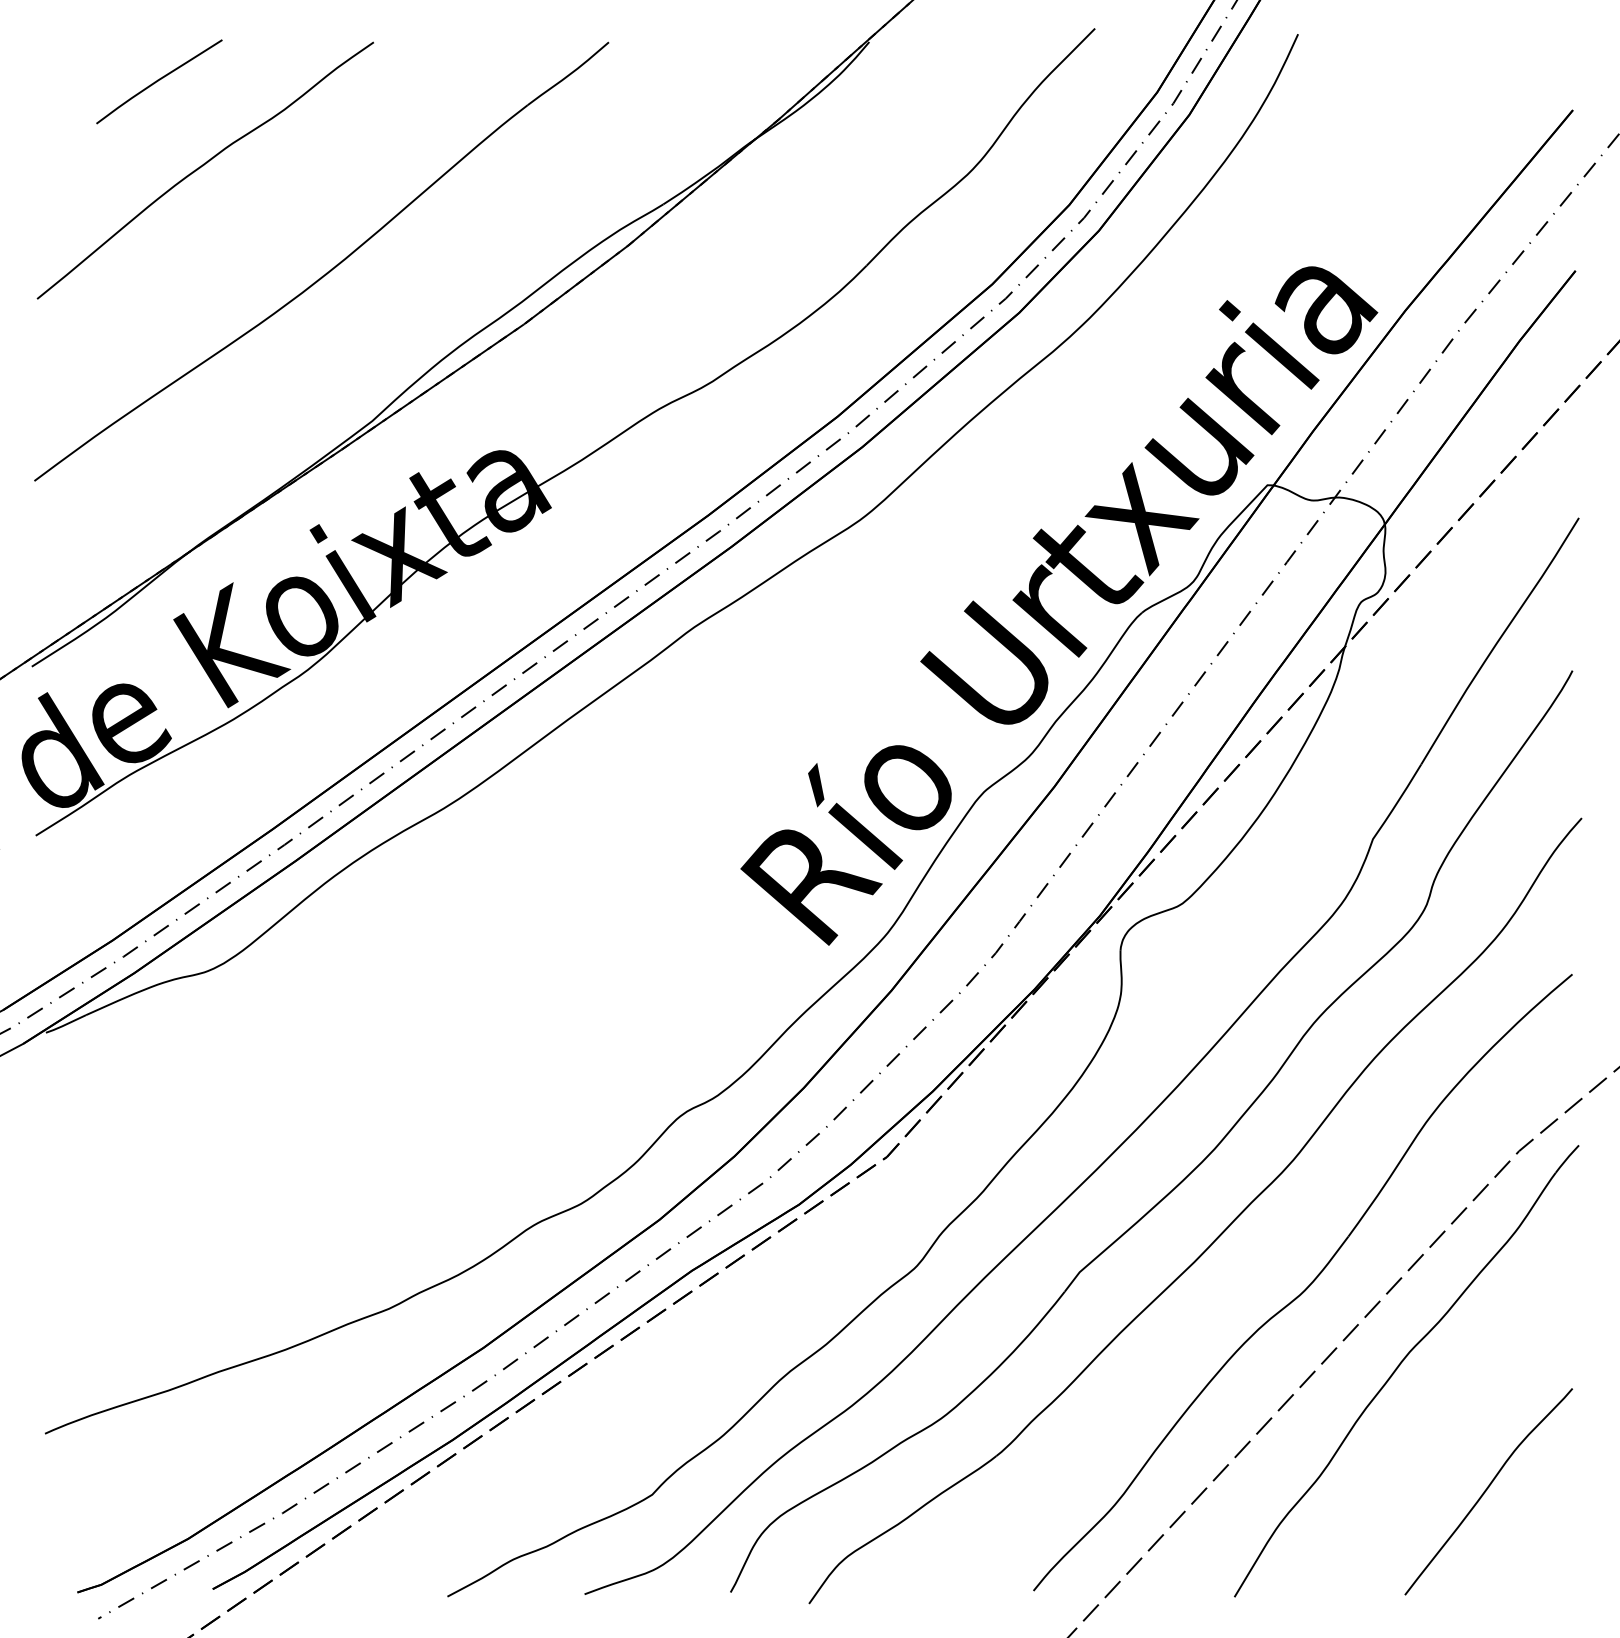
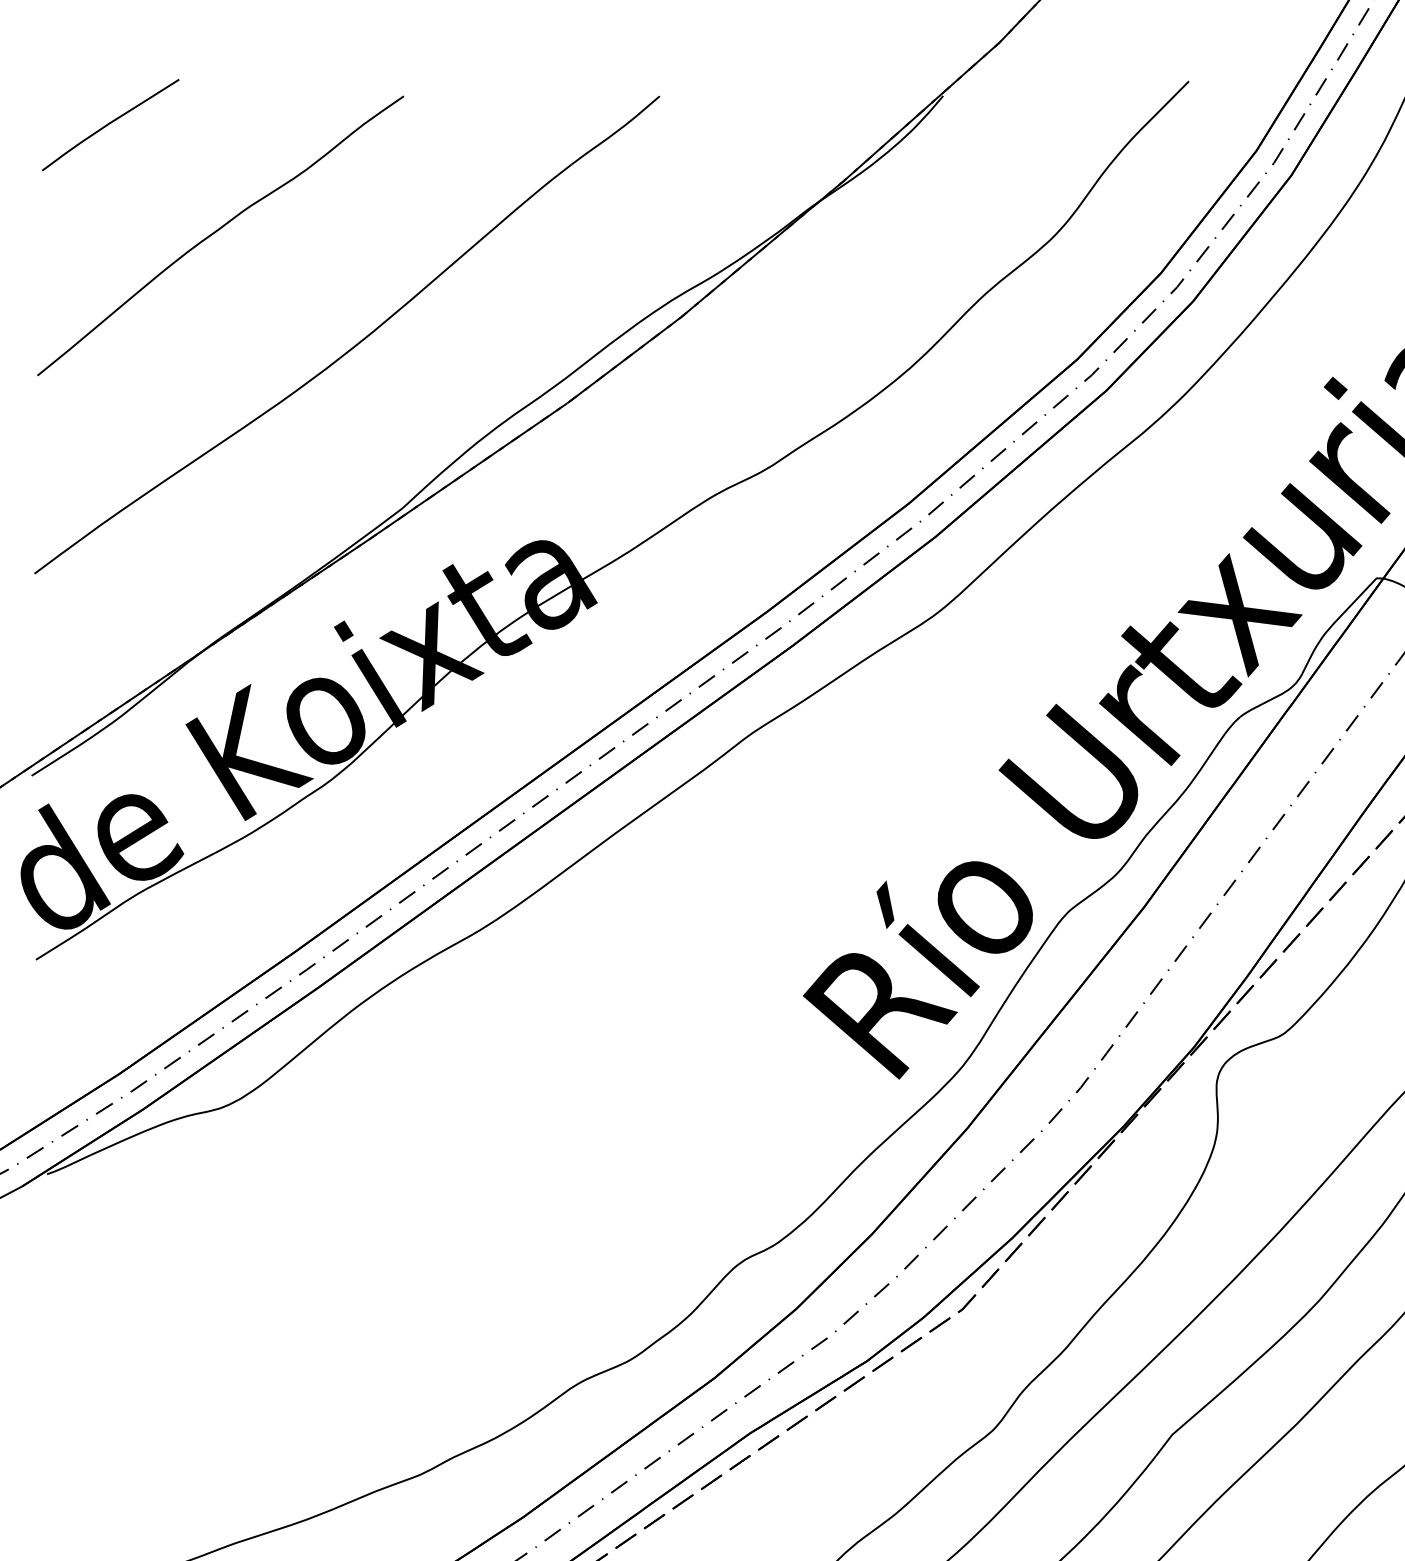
curve: (159, 80) -> (110, 123), moved

